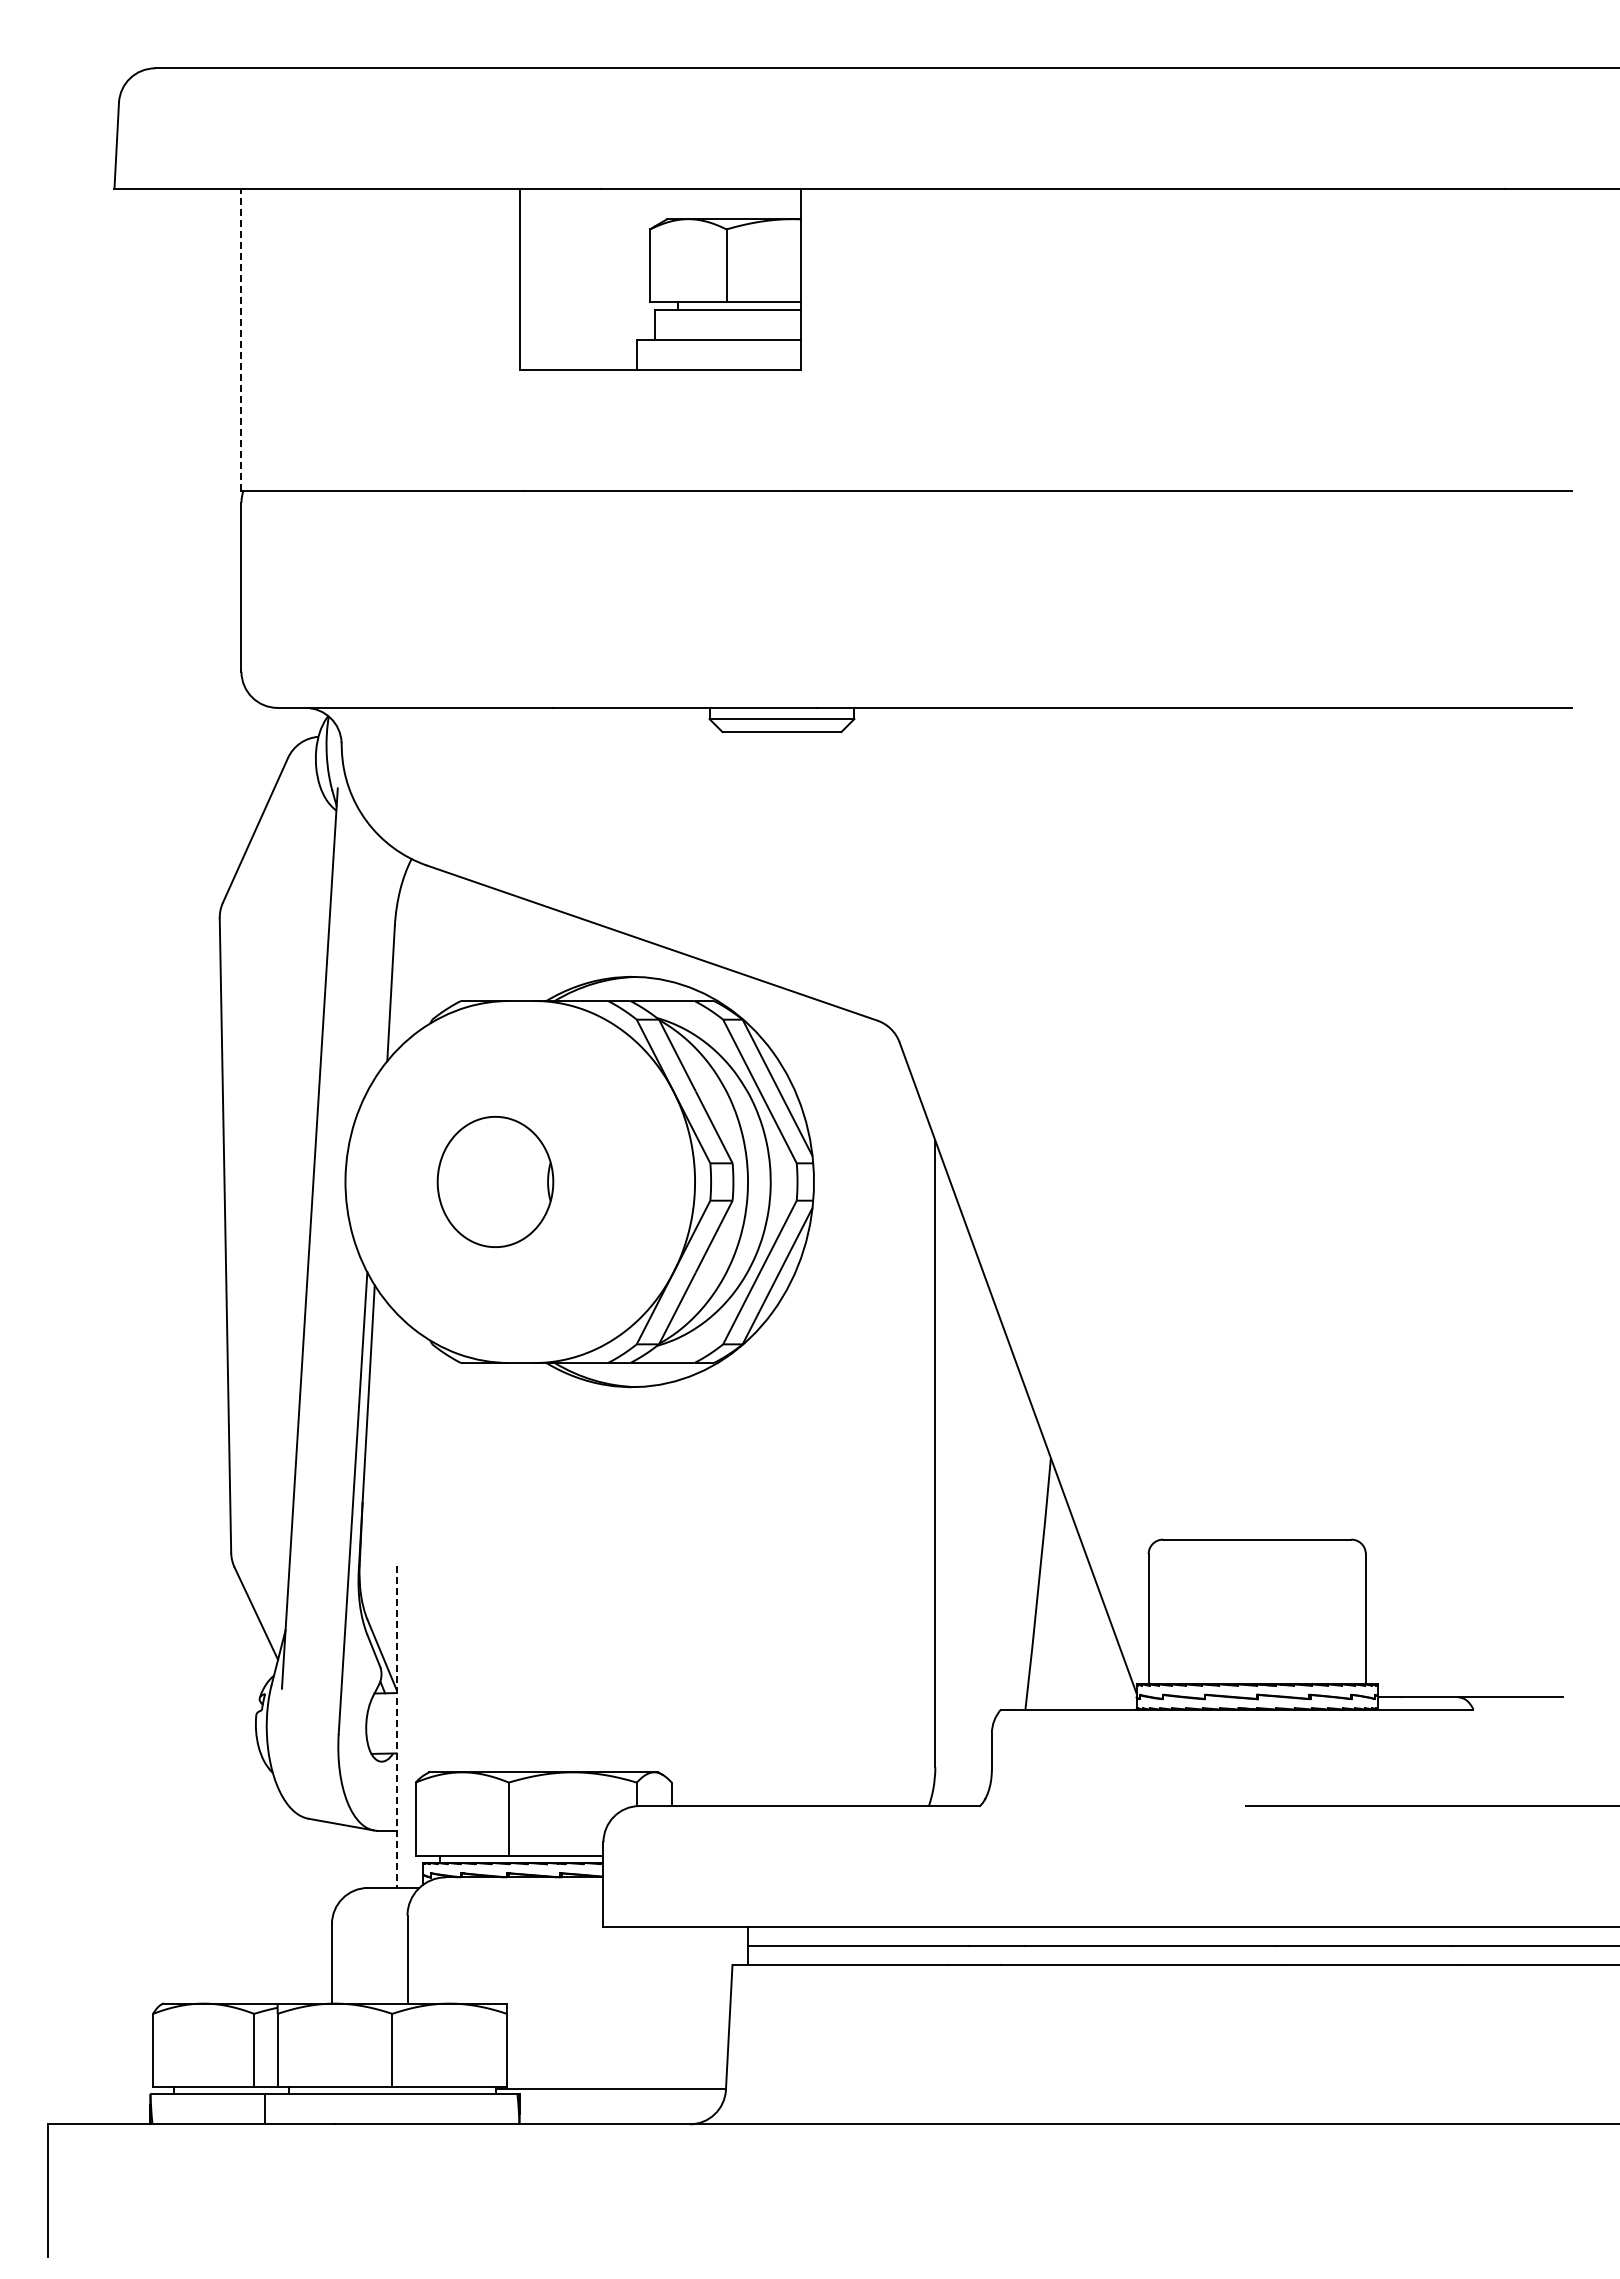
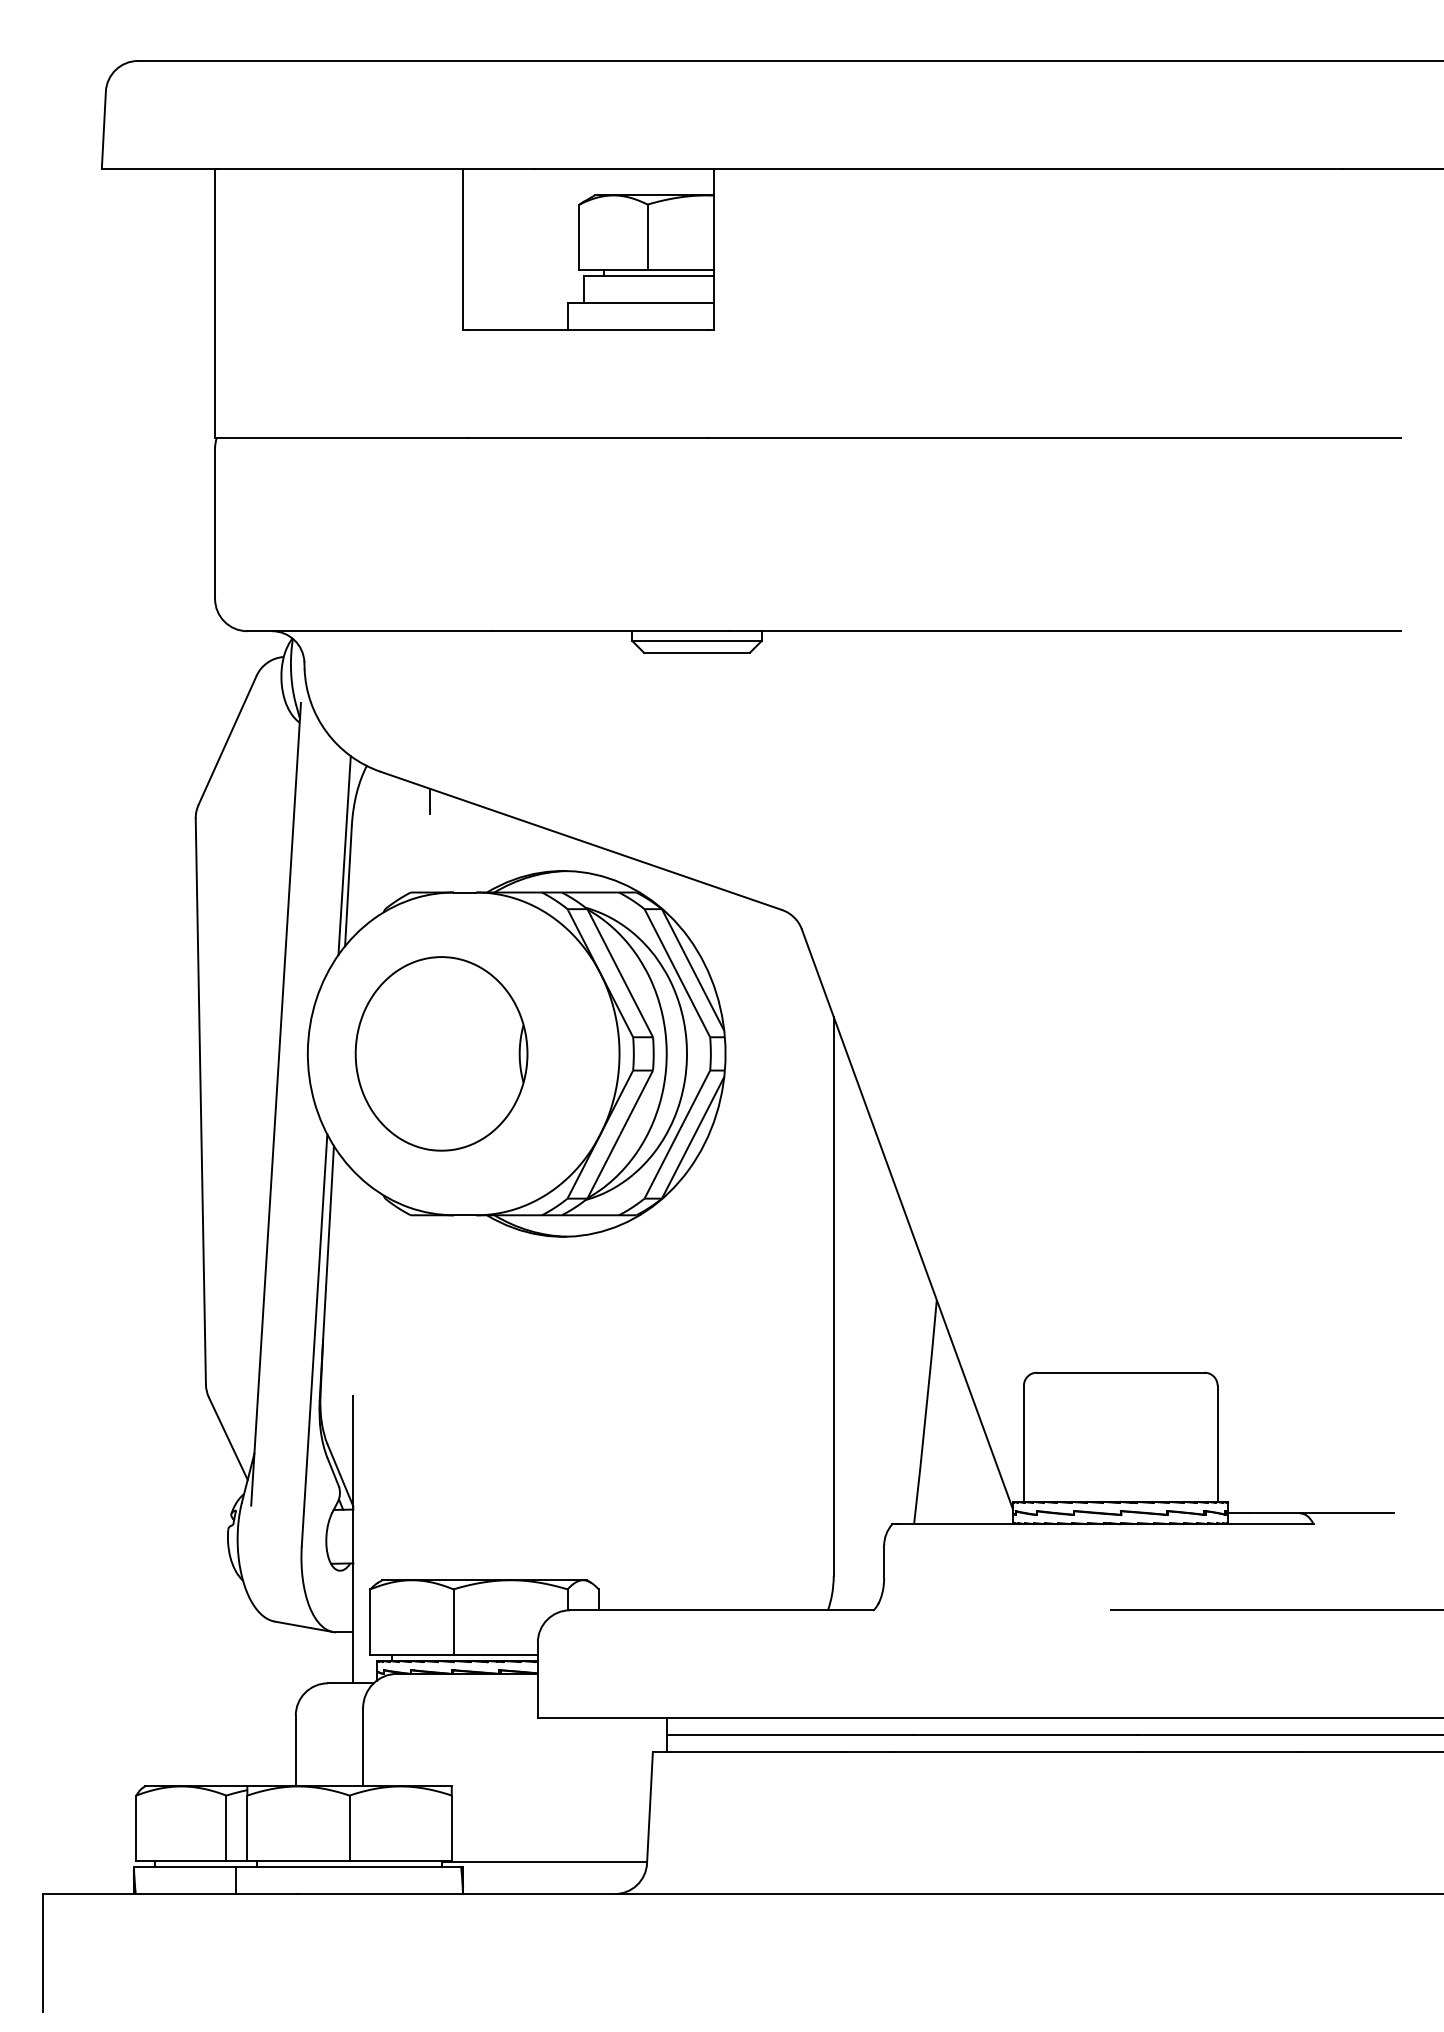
line: (241, 339) -> (215, 302), dashed -> solid
line: (482, 898) -> (430, 801), added
line: (386, 959) -> (344, 855), added
part: (495, 1181) -> (441, 1053), size x1.67
line: (396, 1727) -> (353, 1540), dashed -> solid

